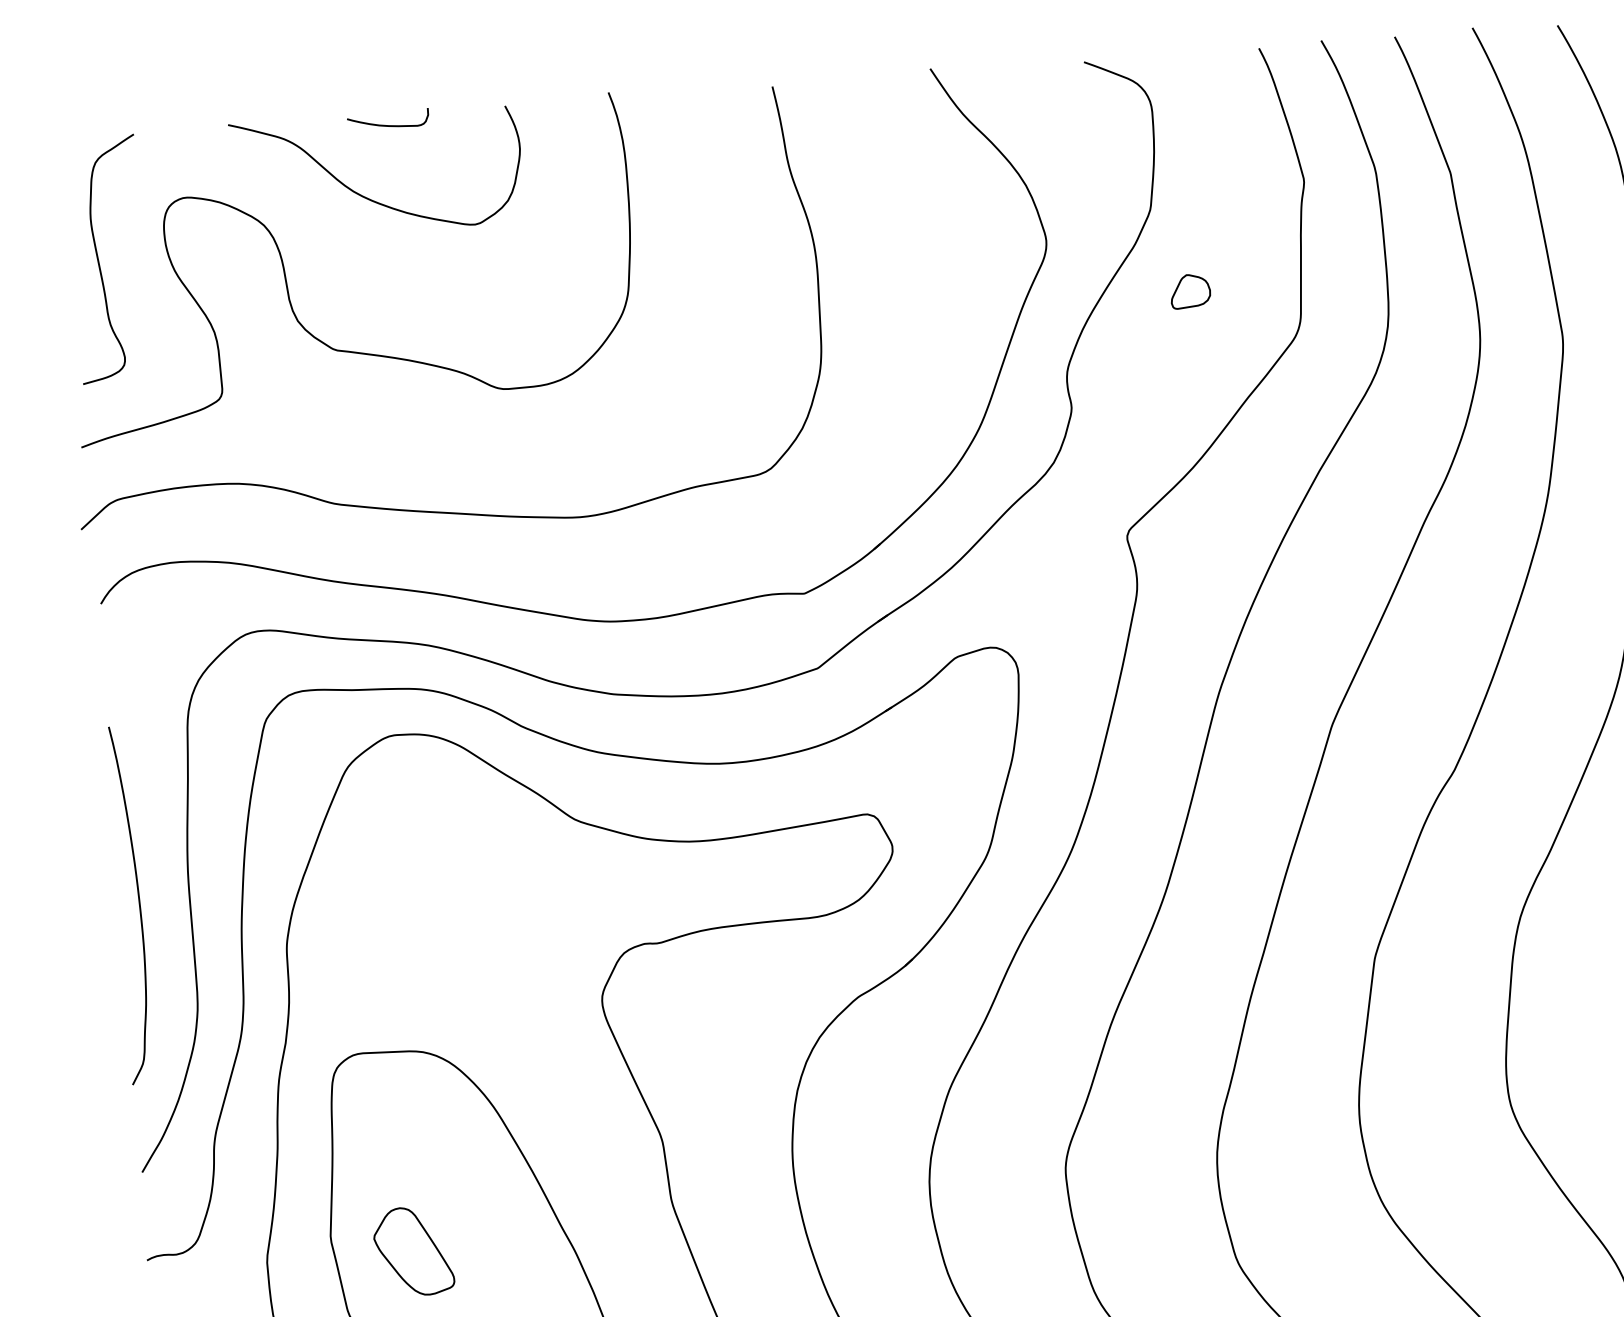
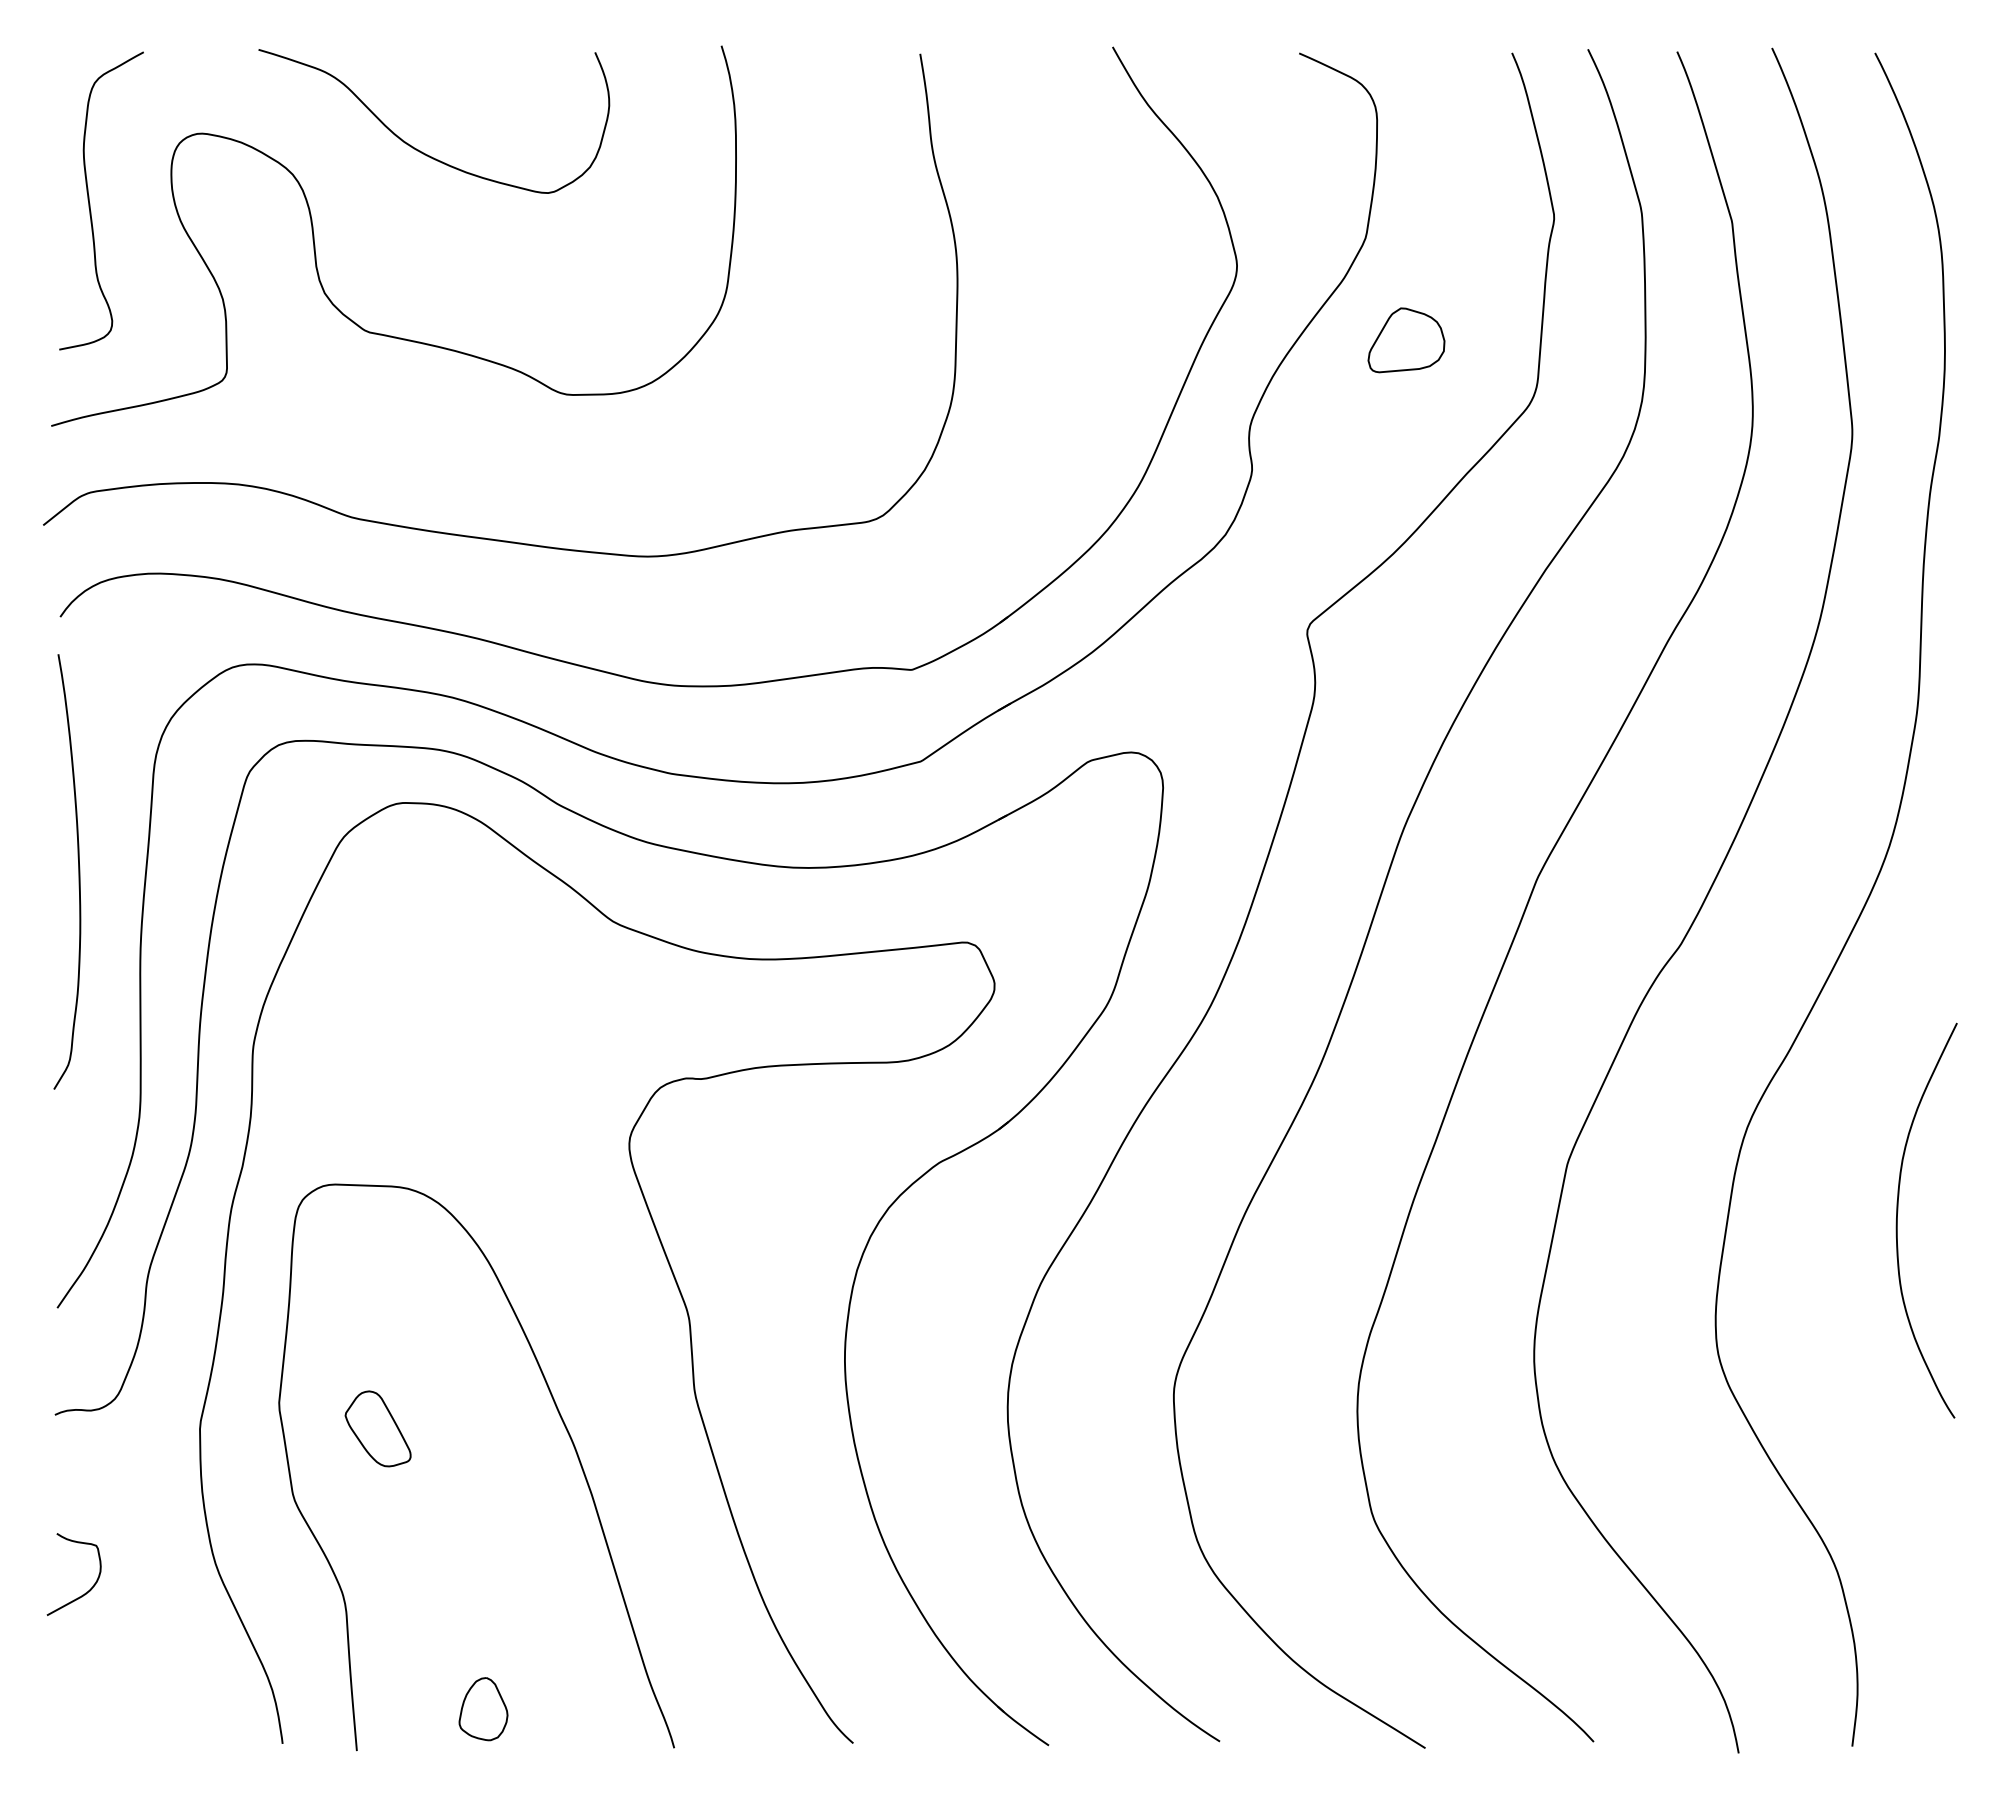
curve: (387, 124) -> (451, 64), removed
part: (1190, 291) -> (1406, 340), size x1.6
curve: (139, 904) -> (78, 871), moved
part: (413, 1251) -> (377, 1428), size x0.7

